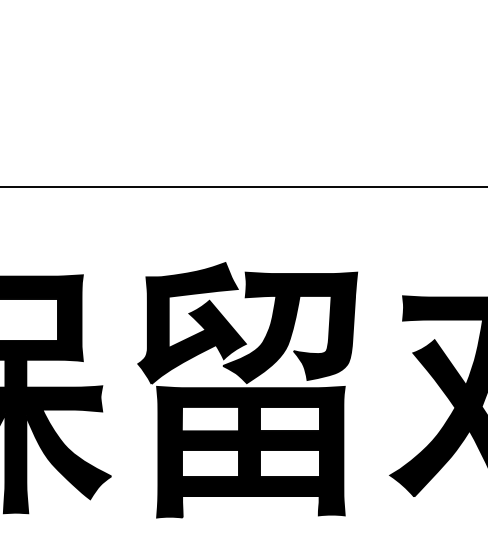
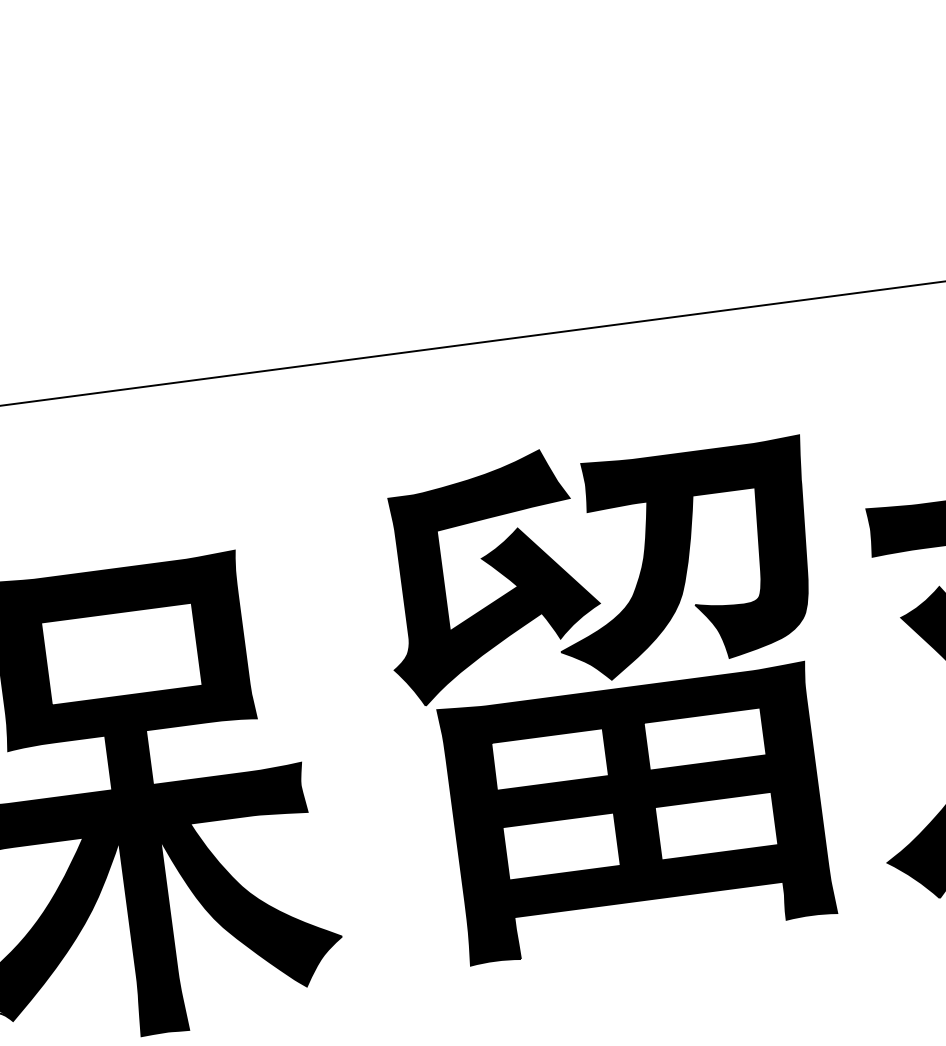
part: (247, 390) -> (614, 693), moved

